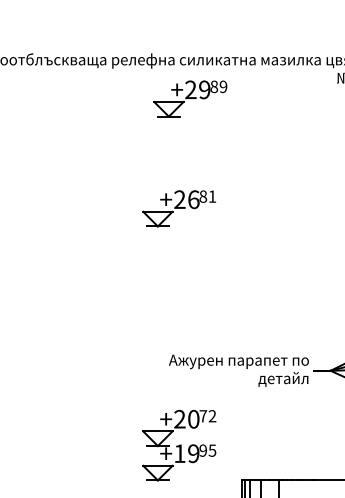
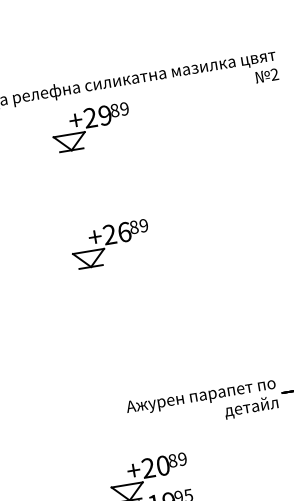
part: (190, 98) -> (91, 127), moved
text: (212, 196) -> (143, 225), 81 -> 89
text: (207, 416) -> (177, 460), 72 -> 89

